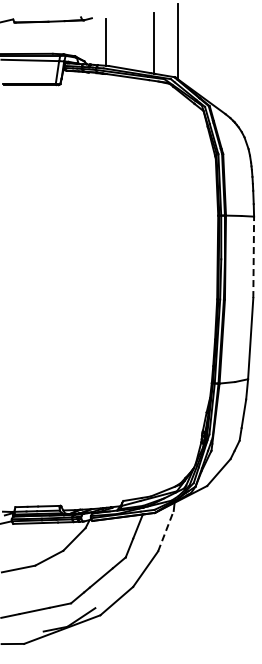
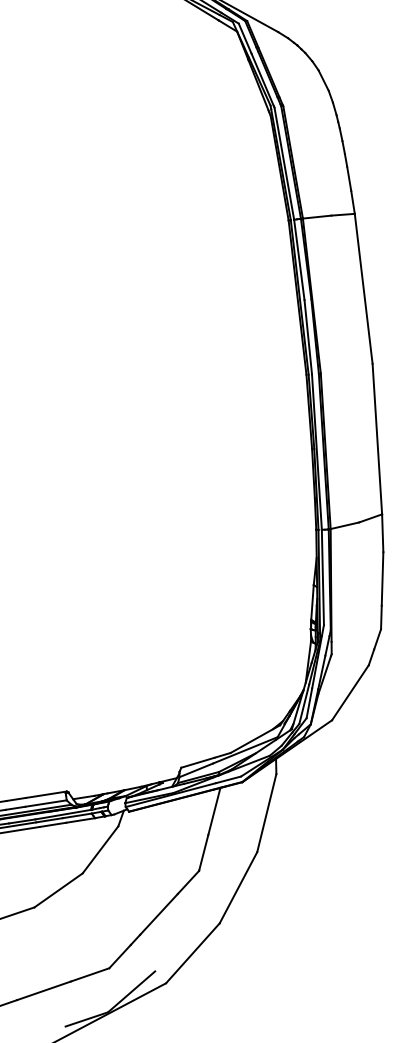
line: (253, 257) -> (363, 289), dashed -> solid
line: (165, 531) -> (266, 813), dashed -> solid

